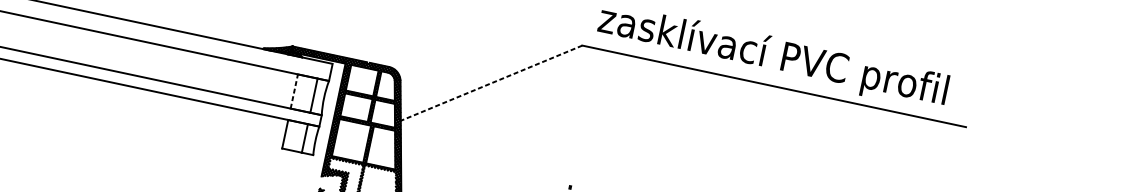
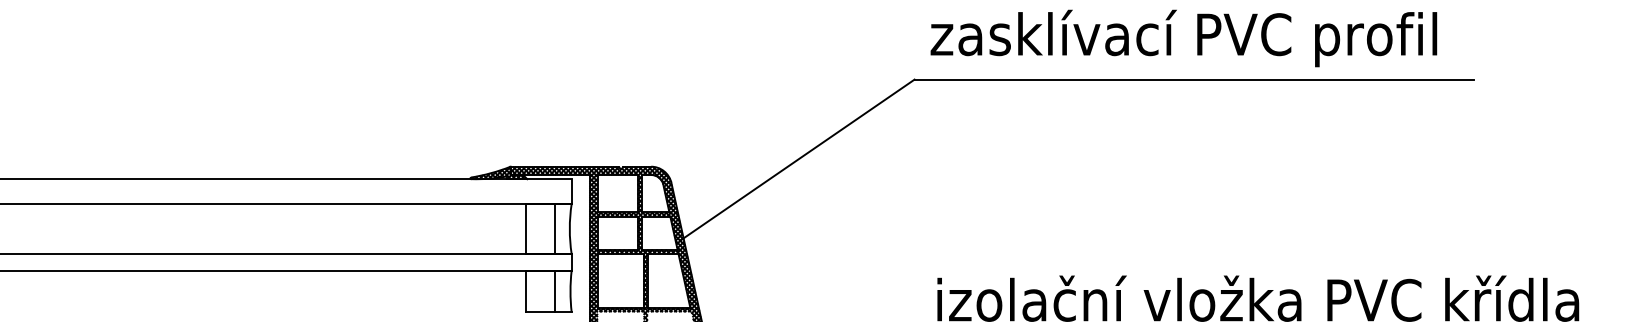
line: (490, 84) -> (797, 160), dashed -> solid
line: (294, 91) -> (526, 229), dashed -> solid

